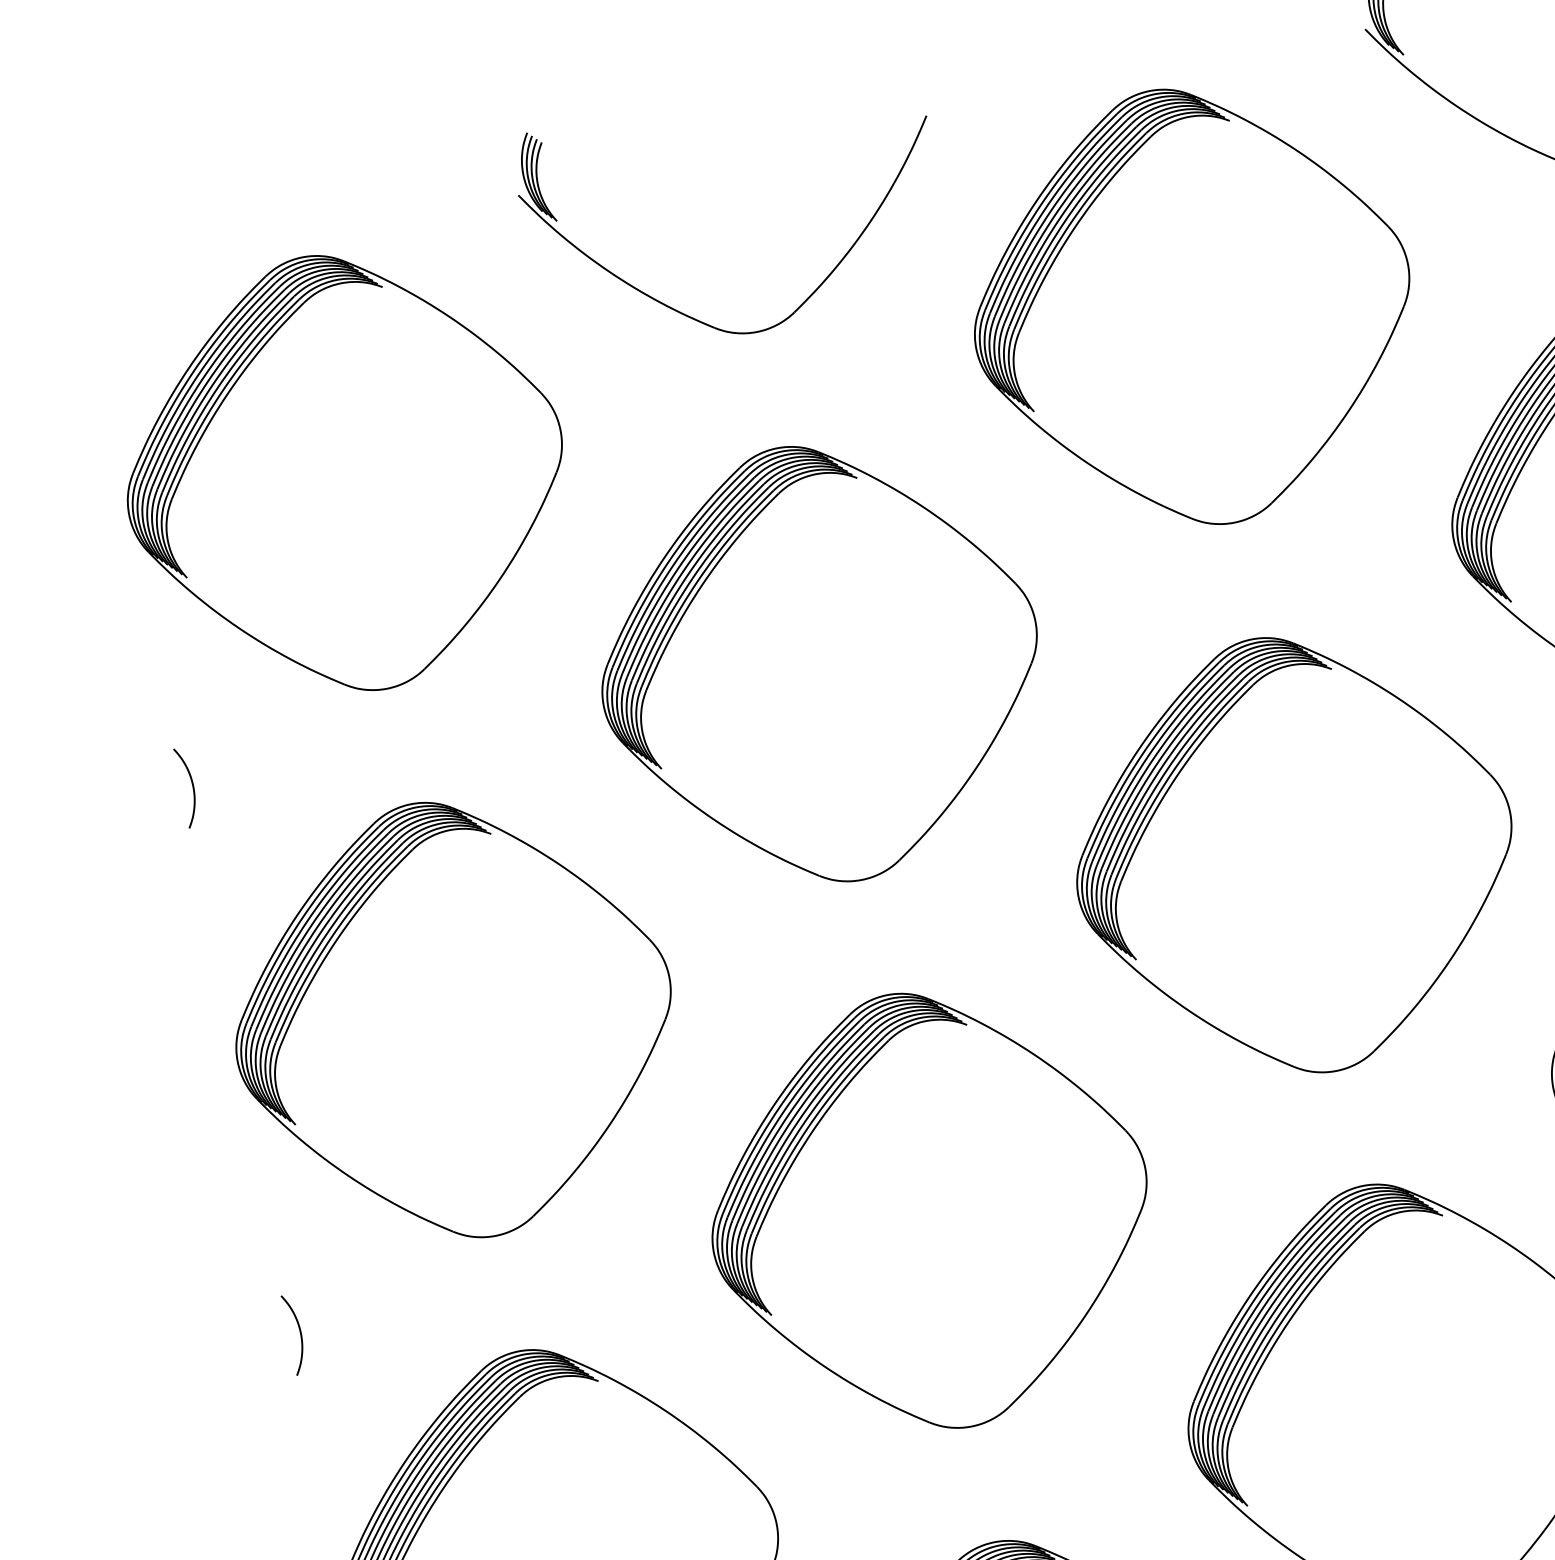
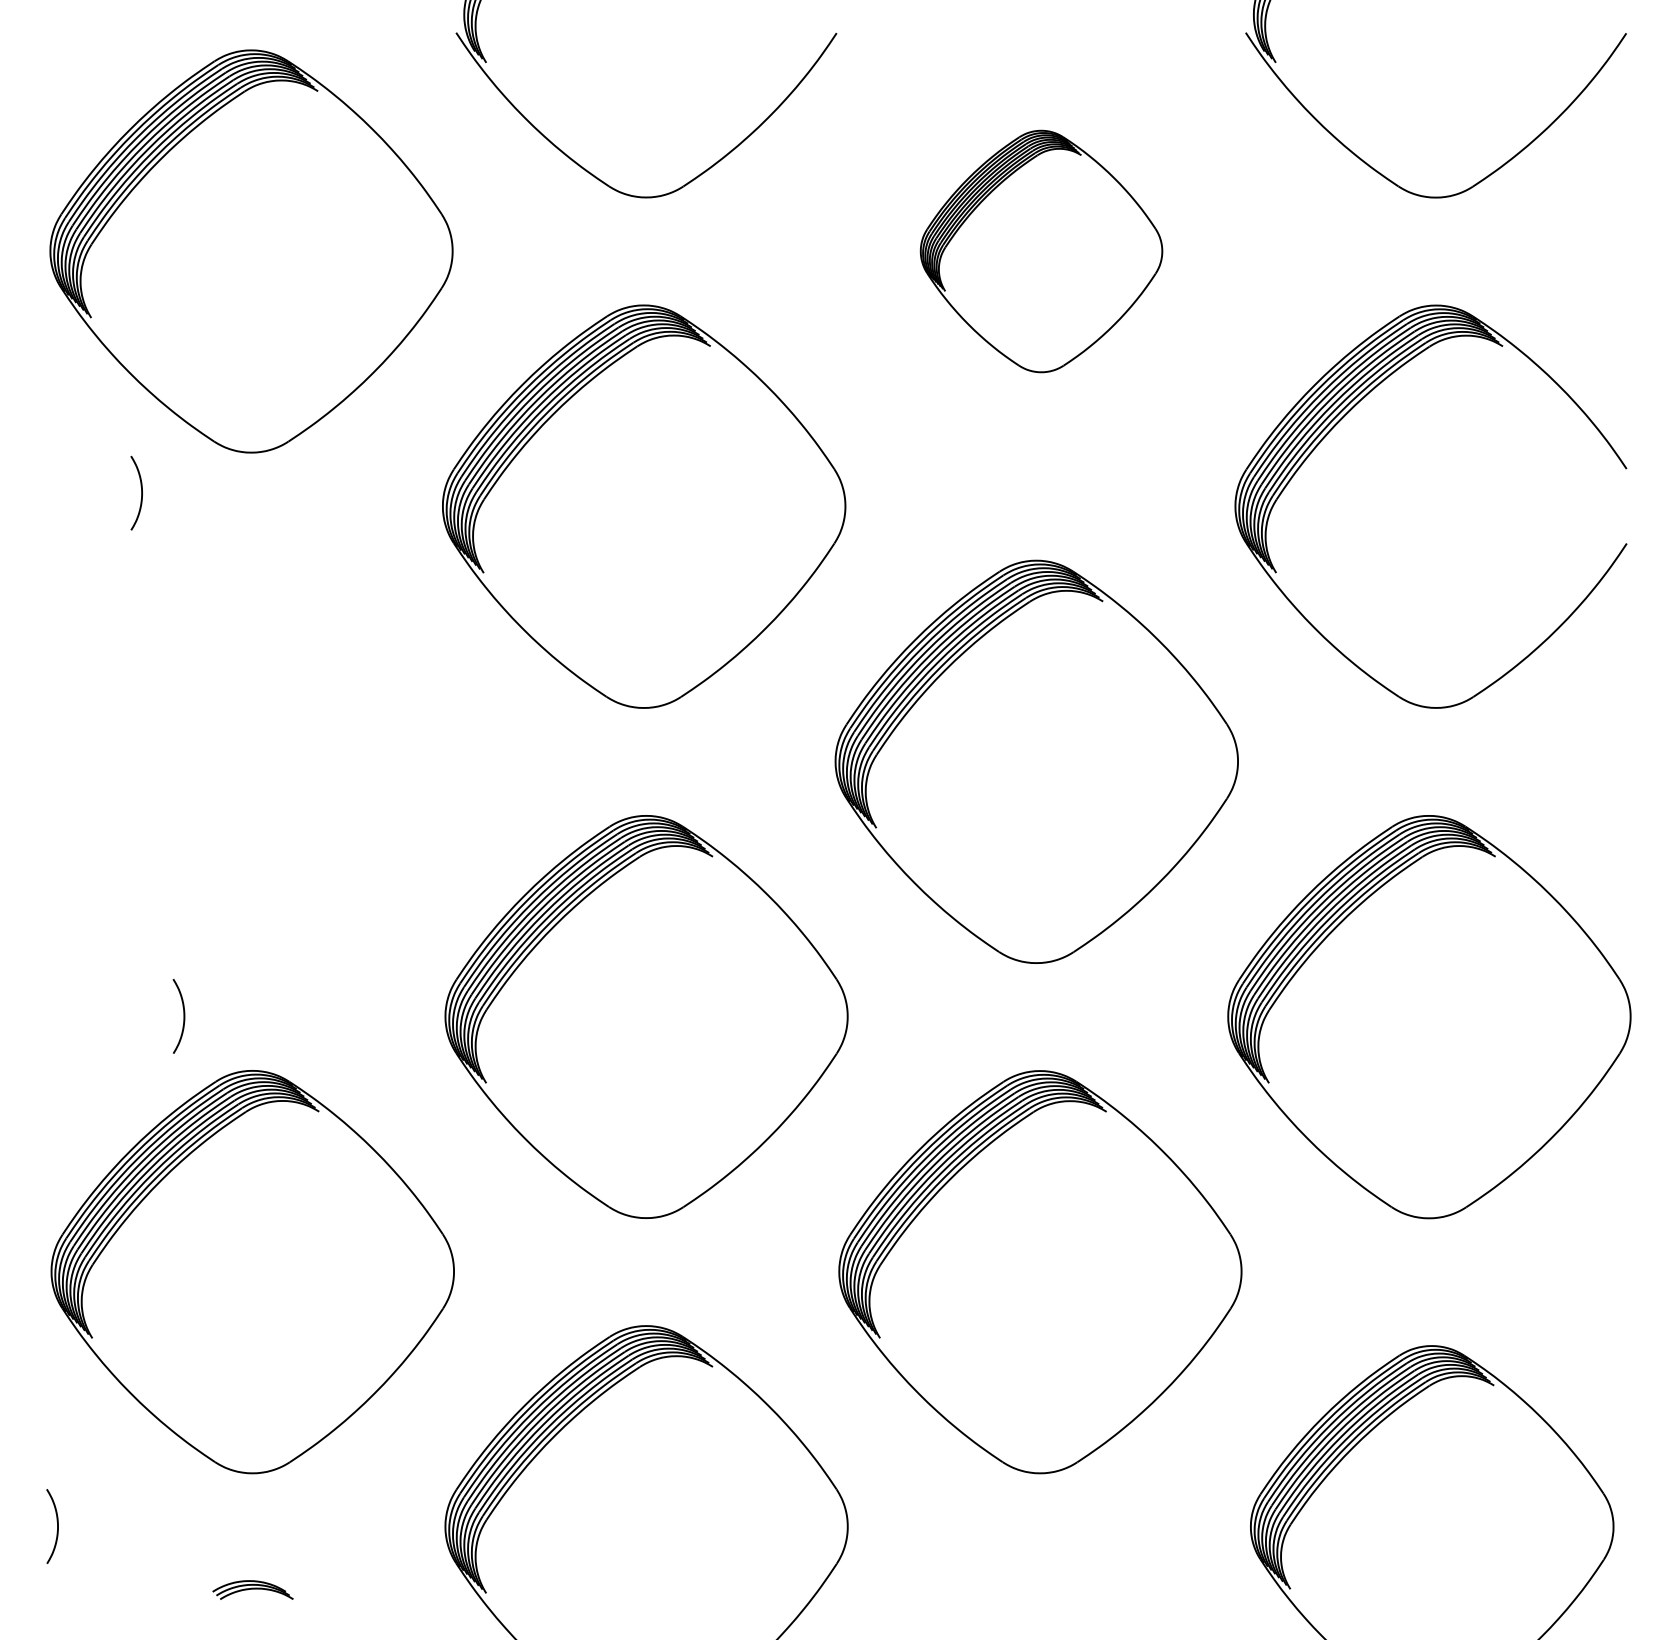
part: (1192, 306) -> (1041, 251), size x0.6
curve: (192, 785) -> (141, 492), moved
part: (453, 1019) -> (252, 761), removed
curve: (299, 1333) -> (183, 1016), moved

